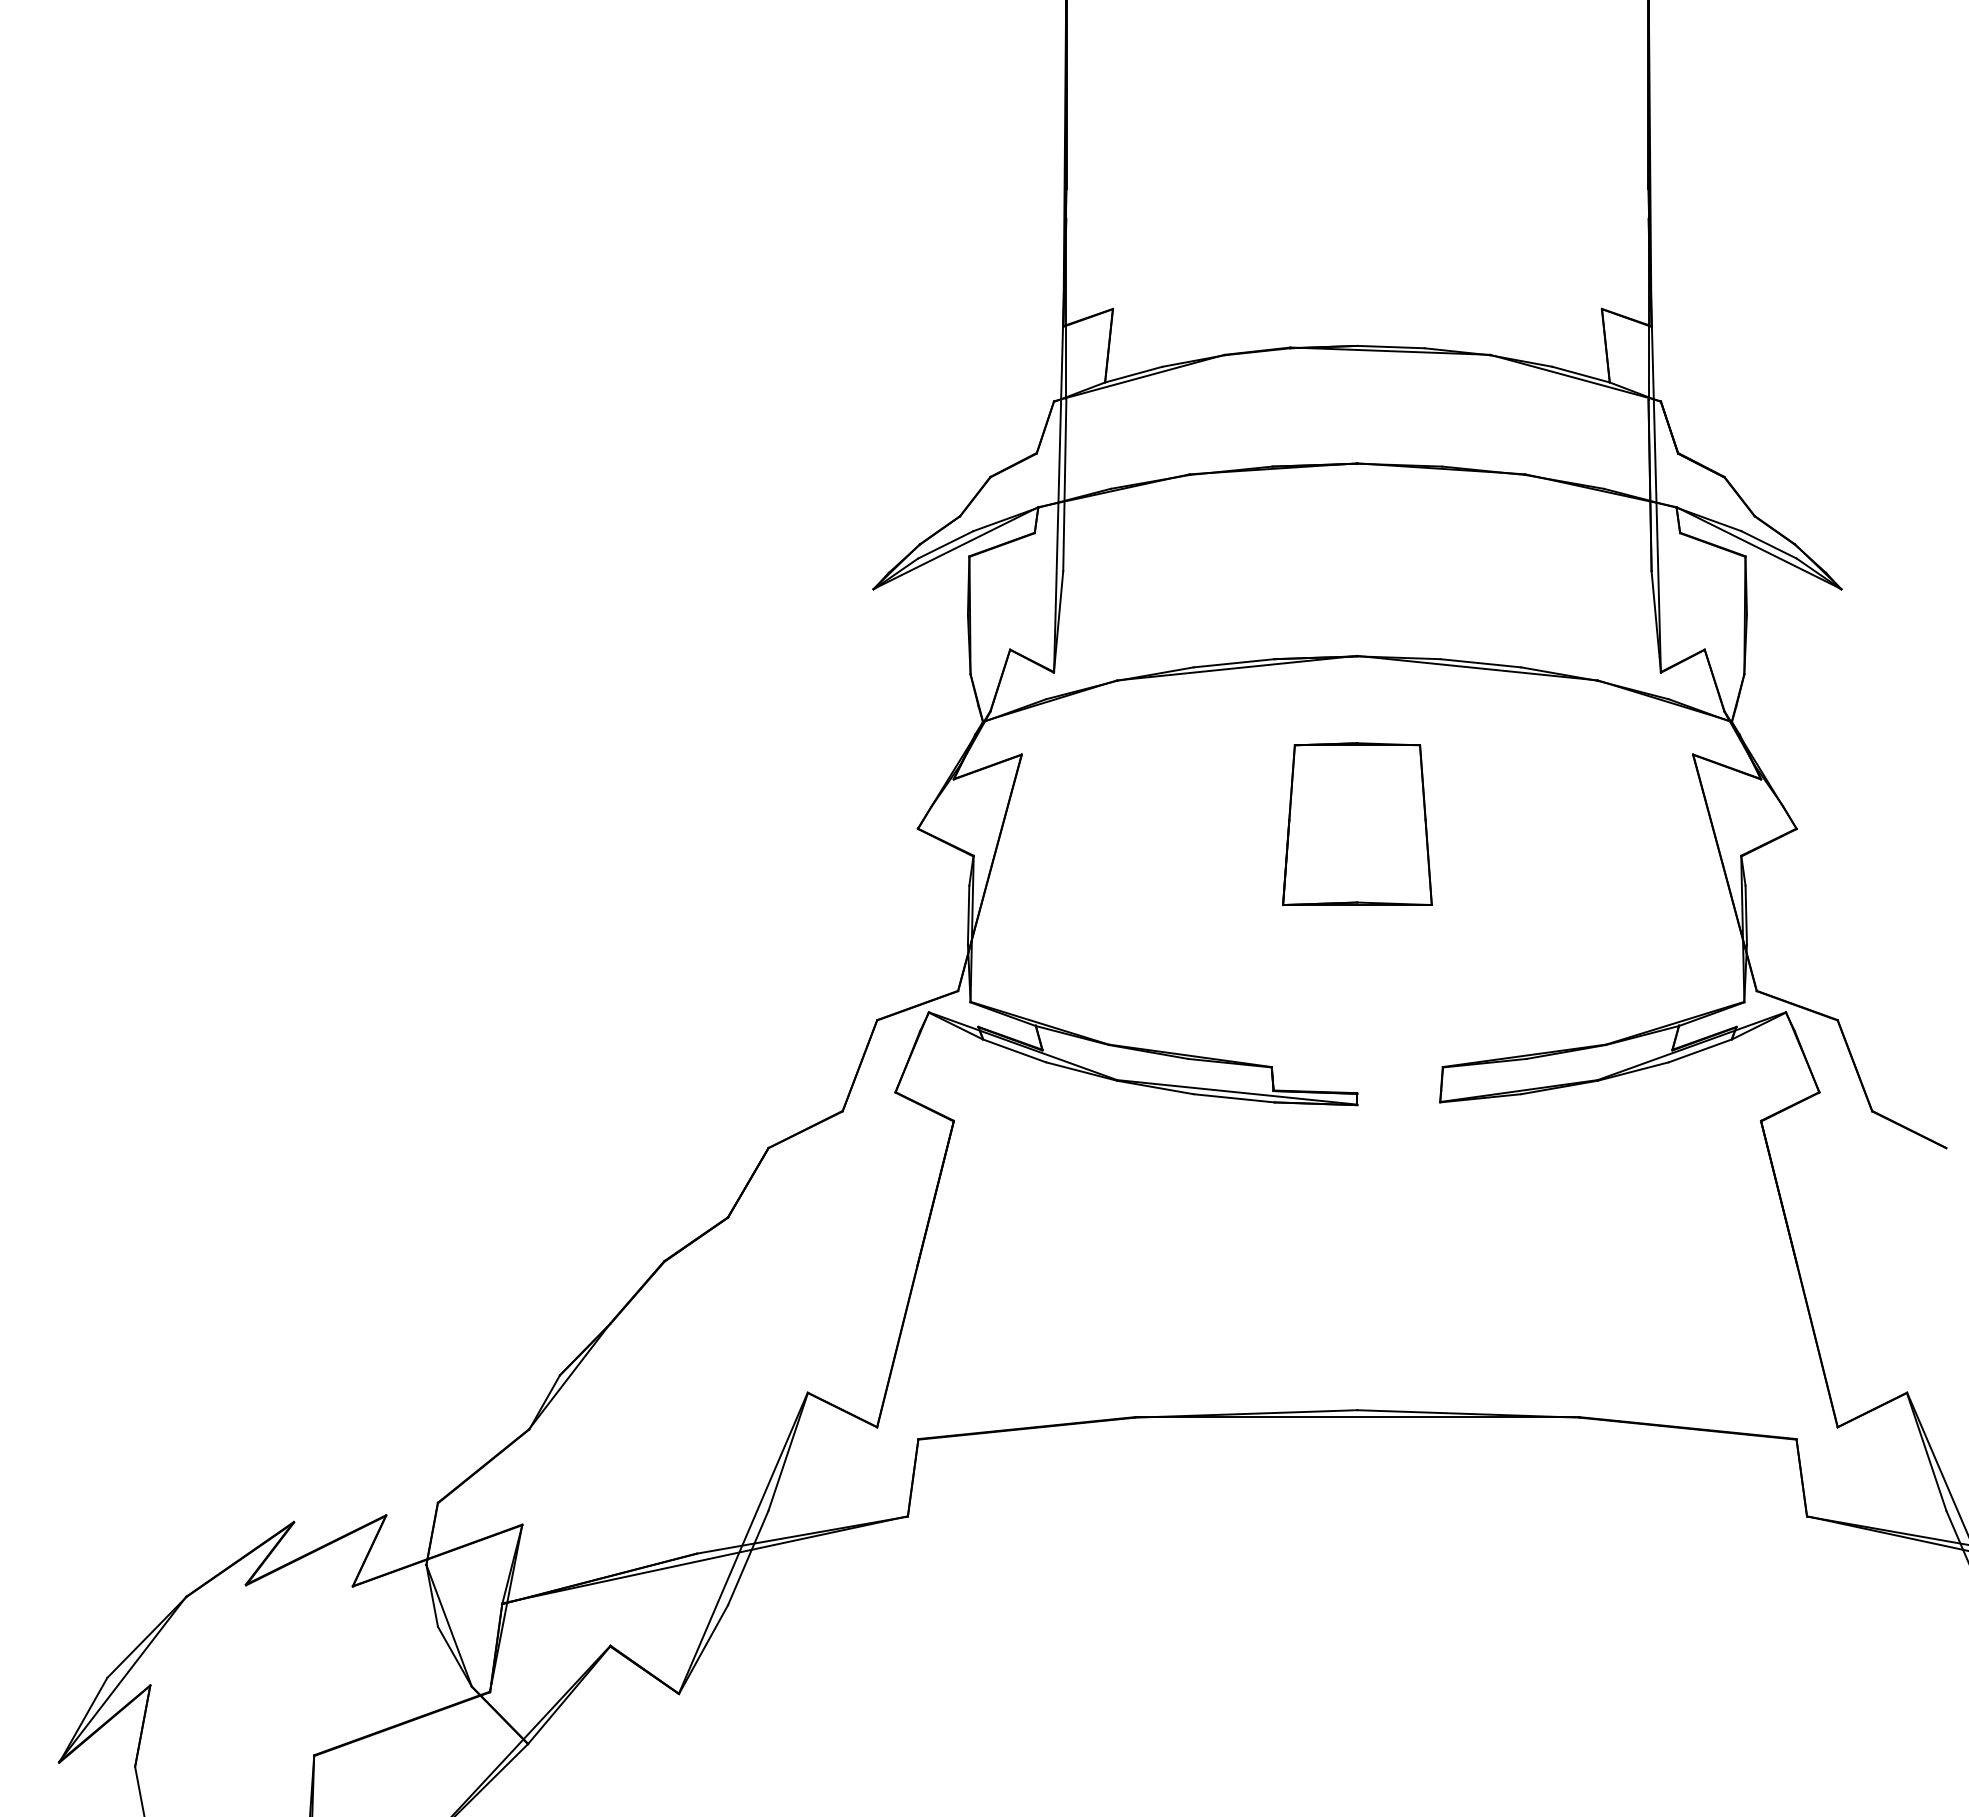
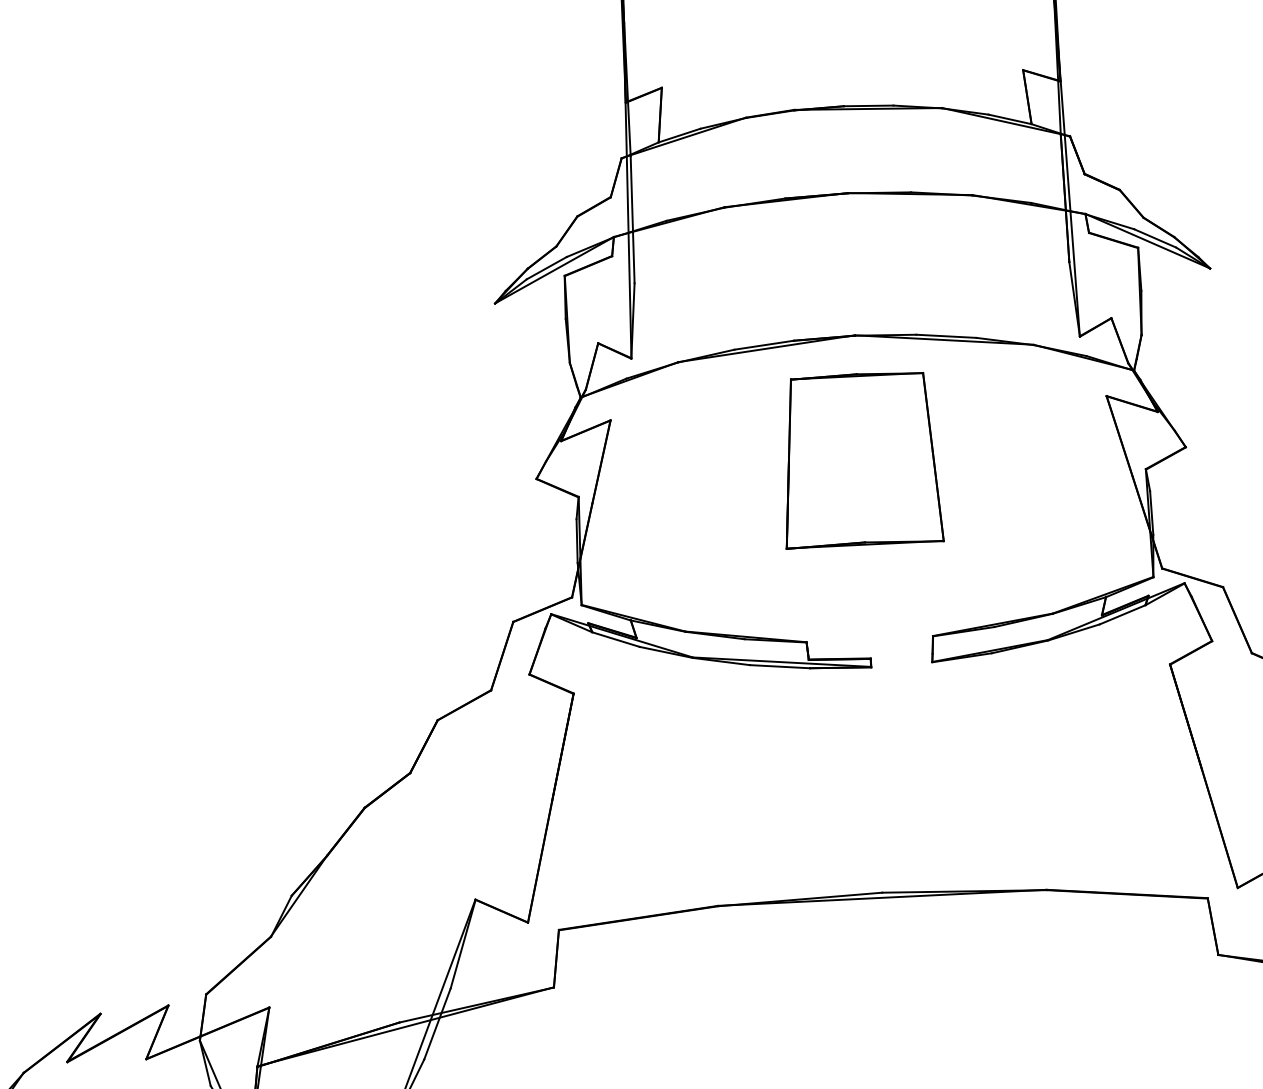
part: (1357, 823) -> (861, 459), size x1.43

